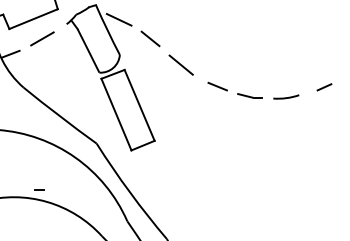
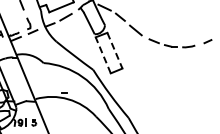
line: (140, 106) -> (115, 51), solid -> dashed
line: (116, 114) -> (103, 55), solid -> dashed

